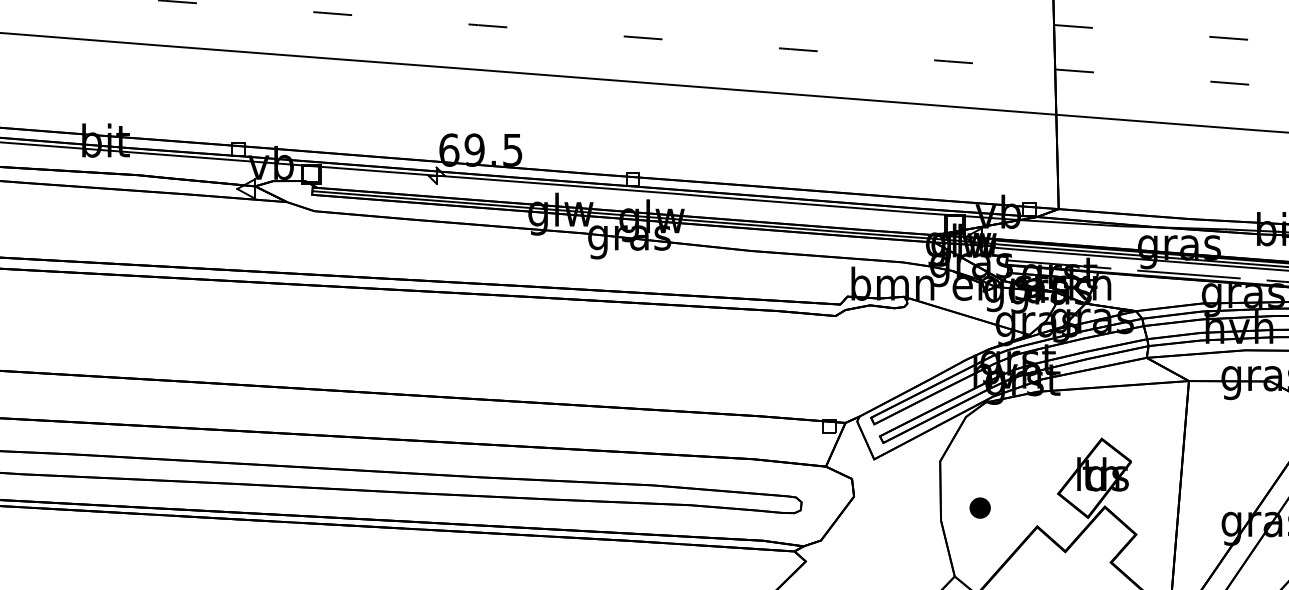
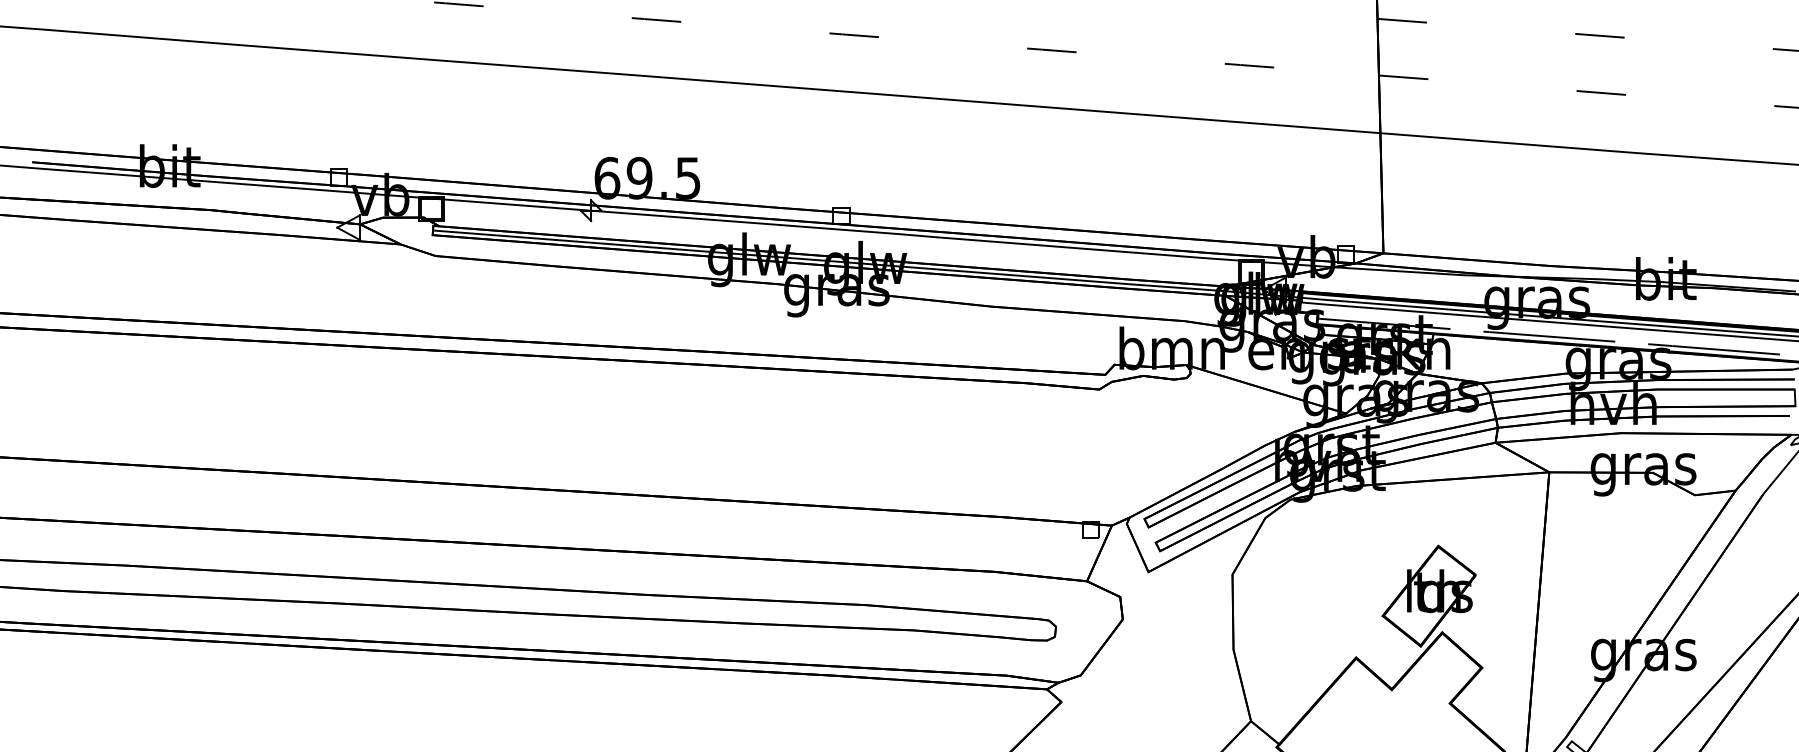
part: (980, 507) -> (1283, 633), removed

